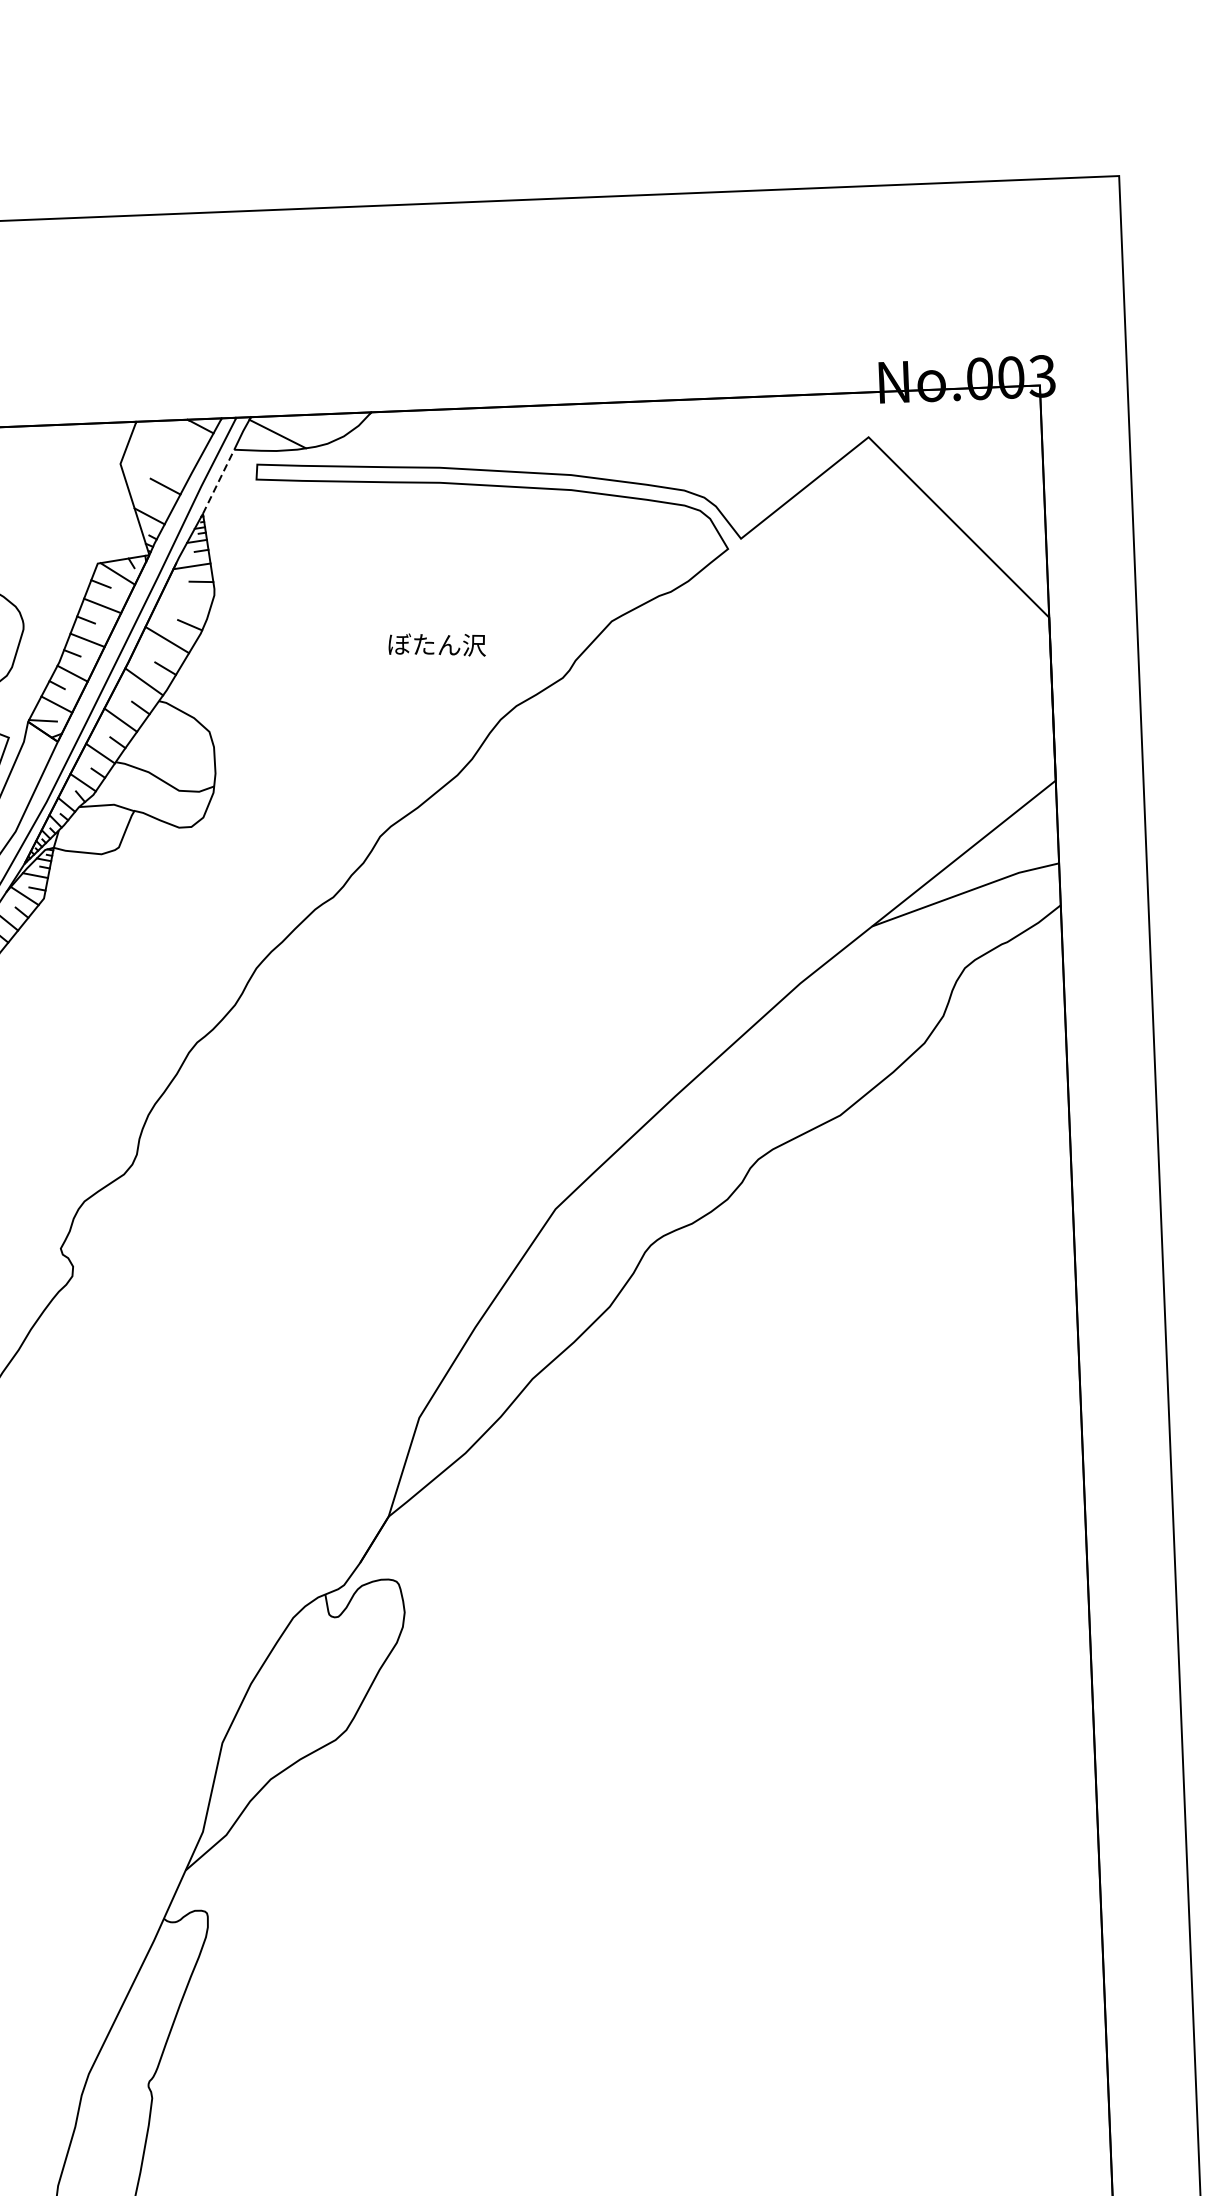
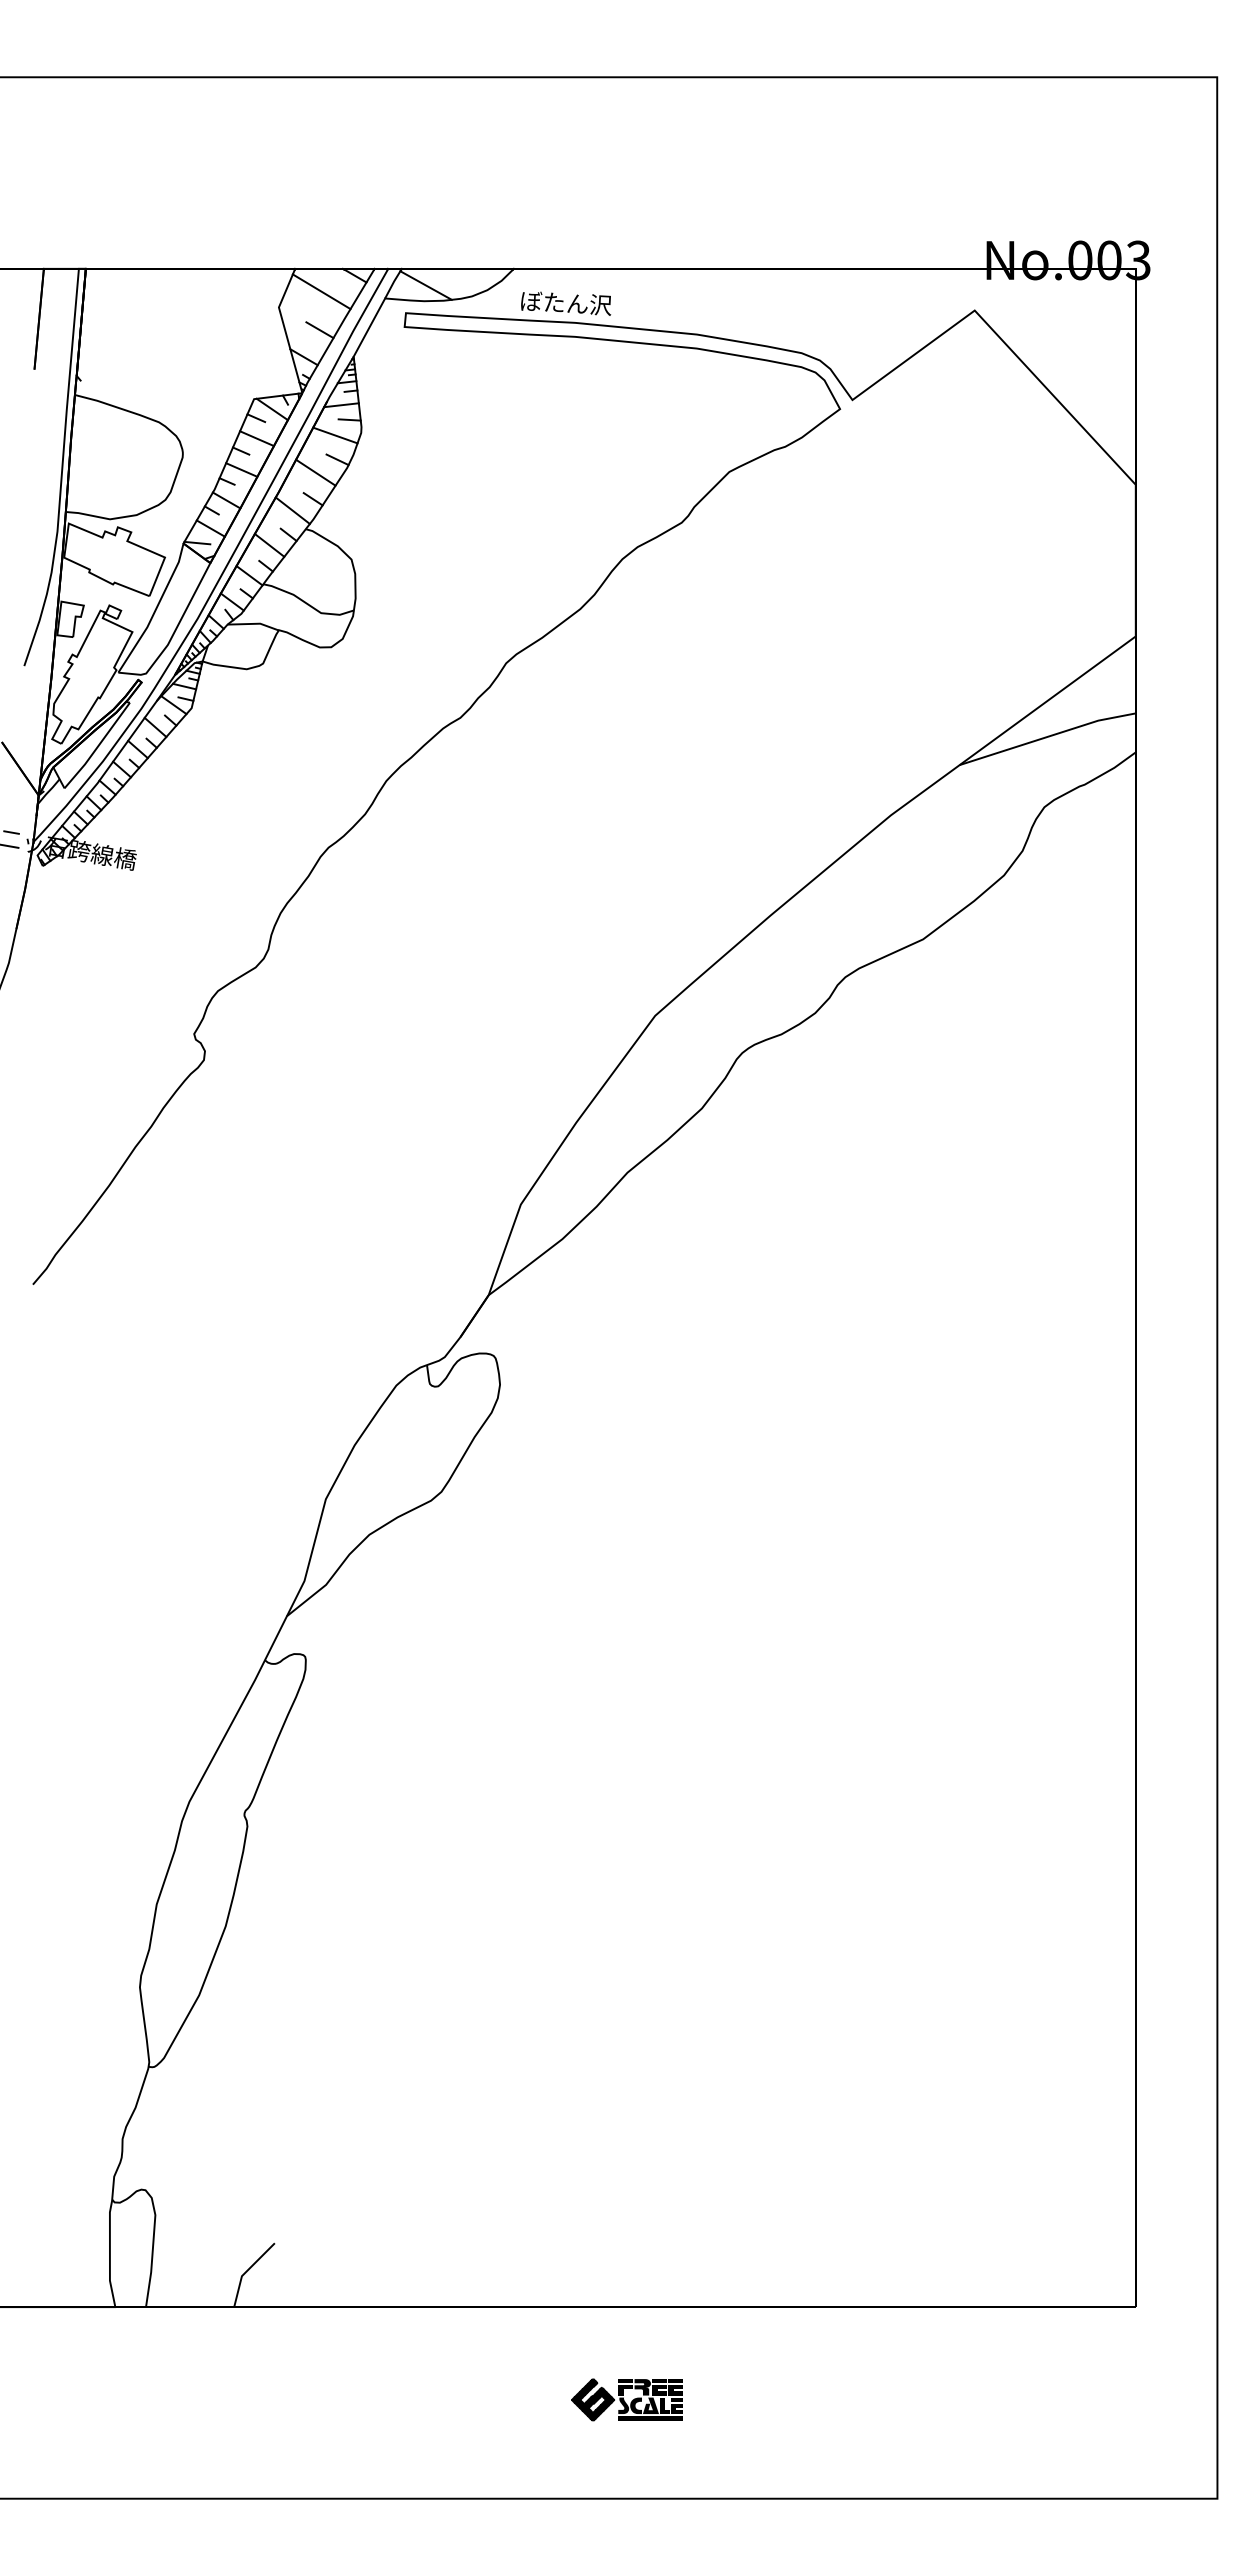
line: (165, 444) -> (321, 291), added
line: (218, 481) -> (369, 327), dashed -> solid
line: (186, 599) -> (335, 435), added
text: (437, 645) -> (566, 303), moved

